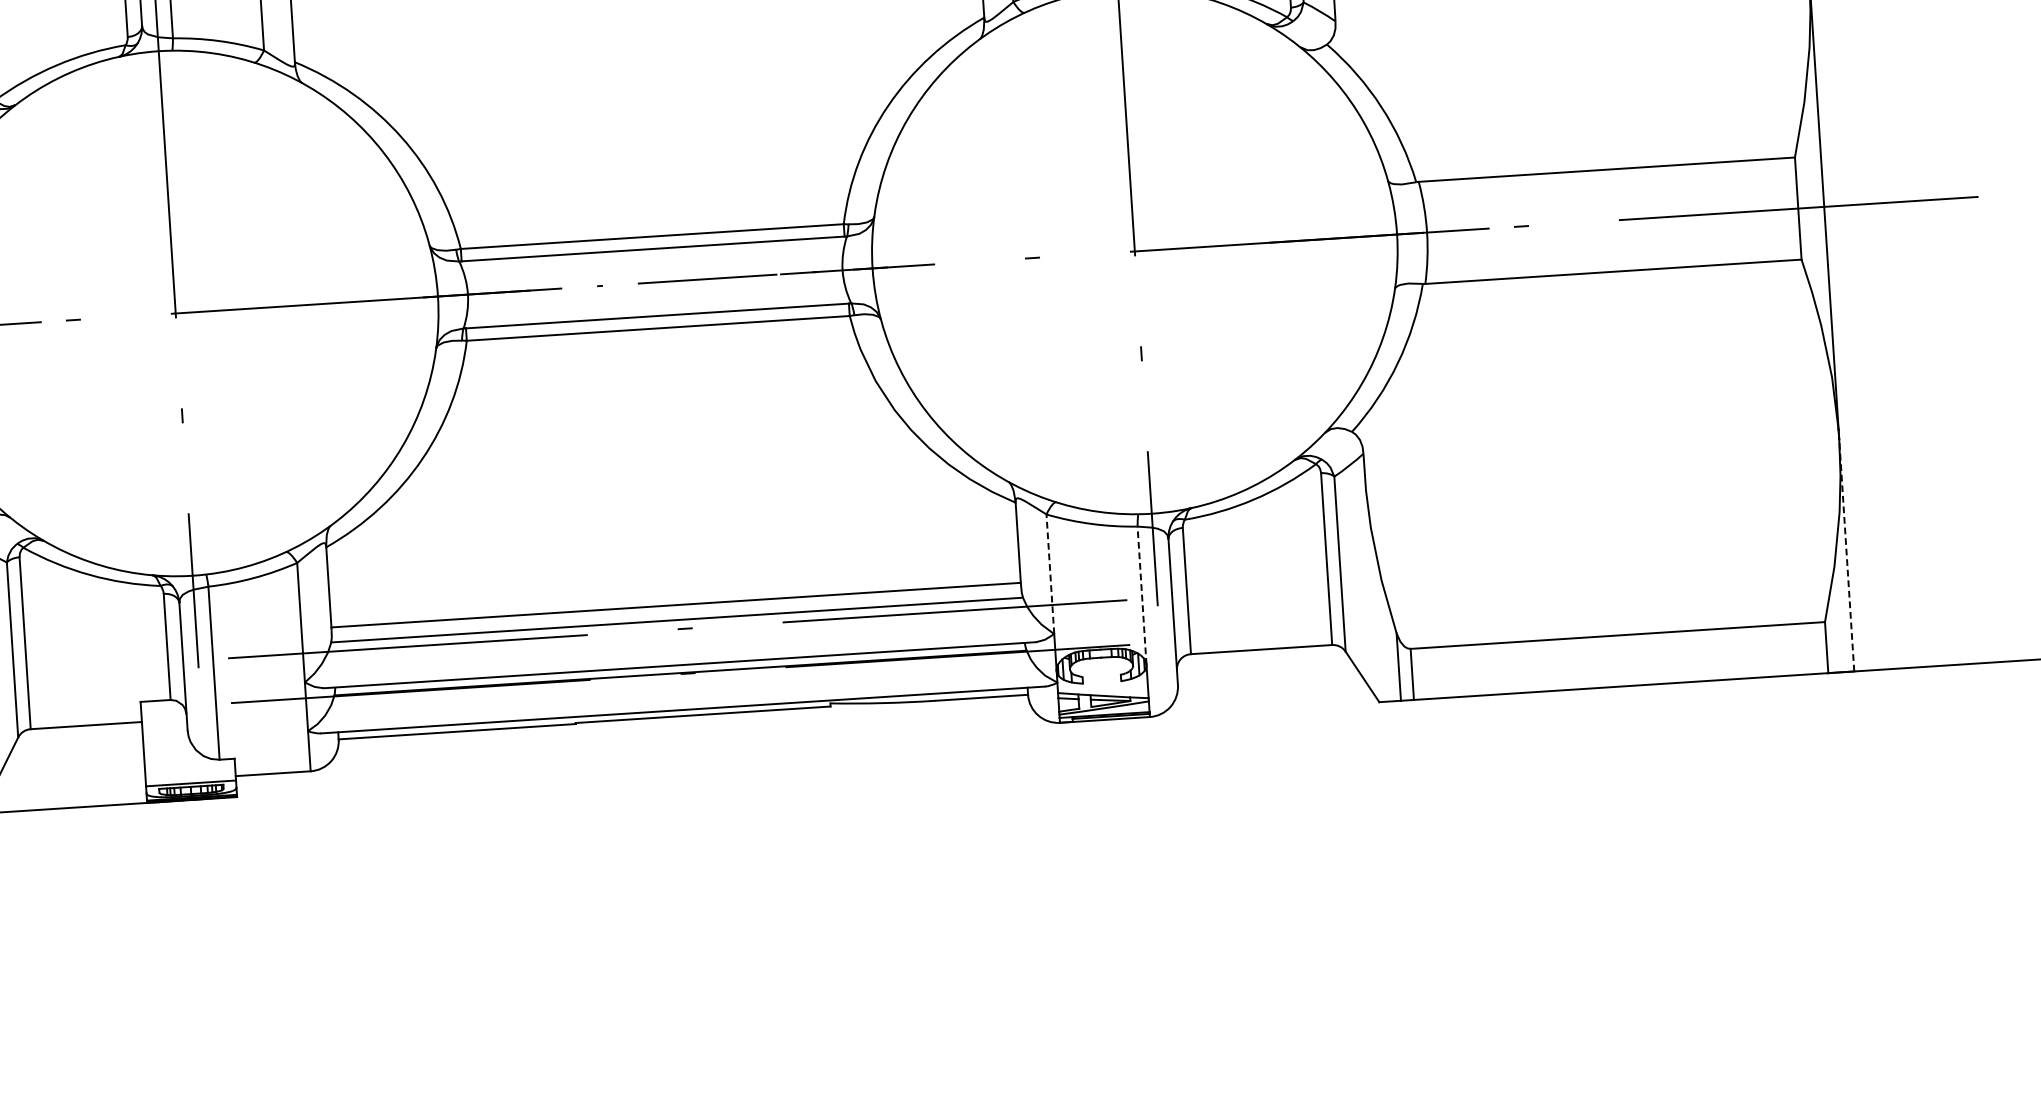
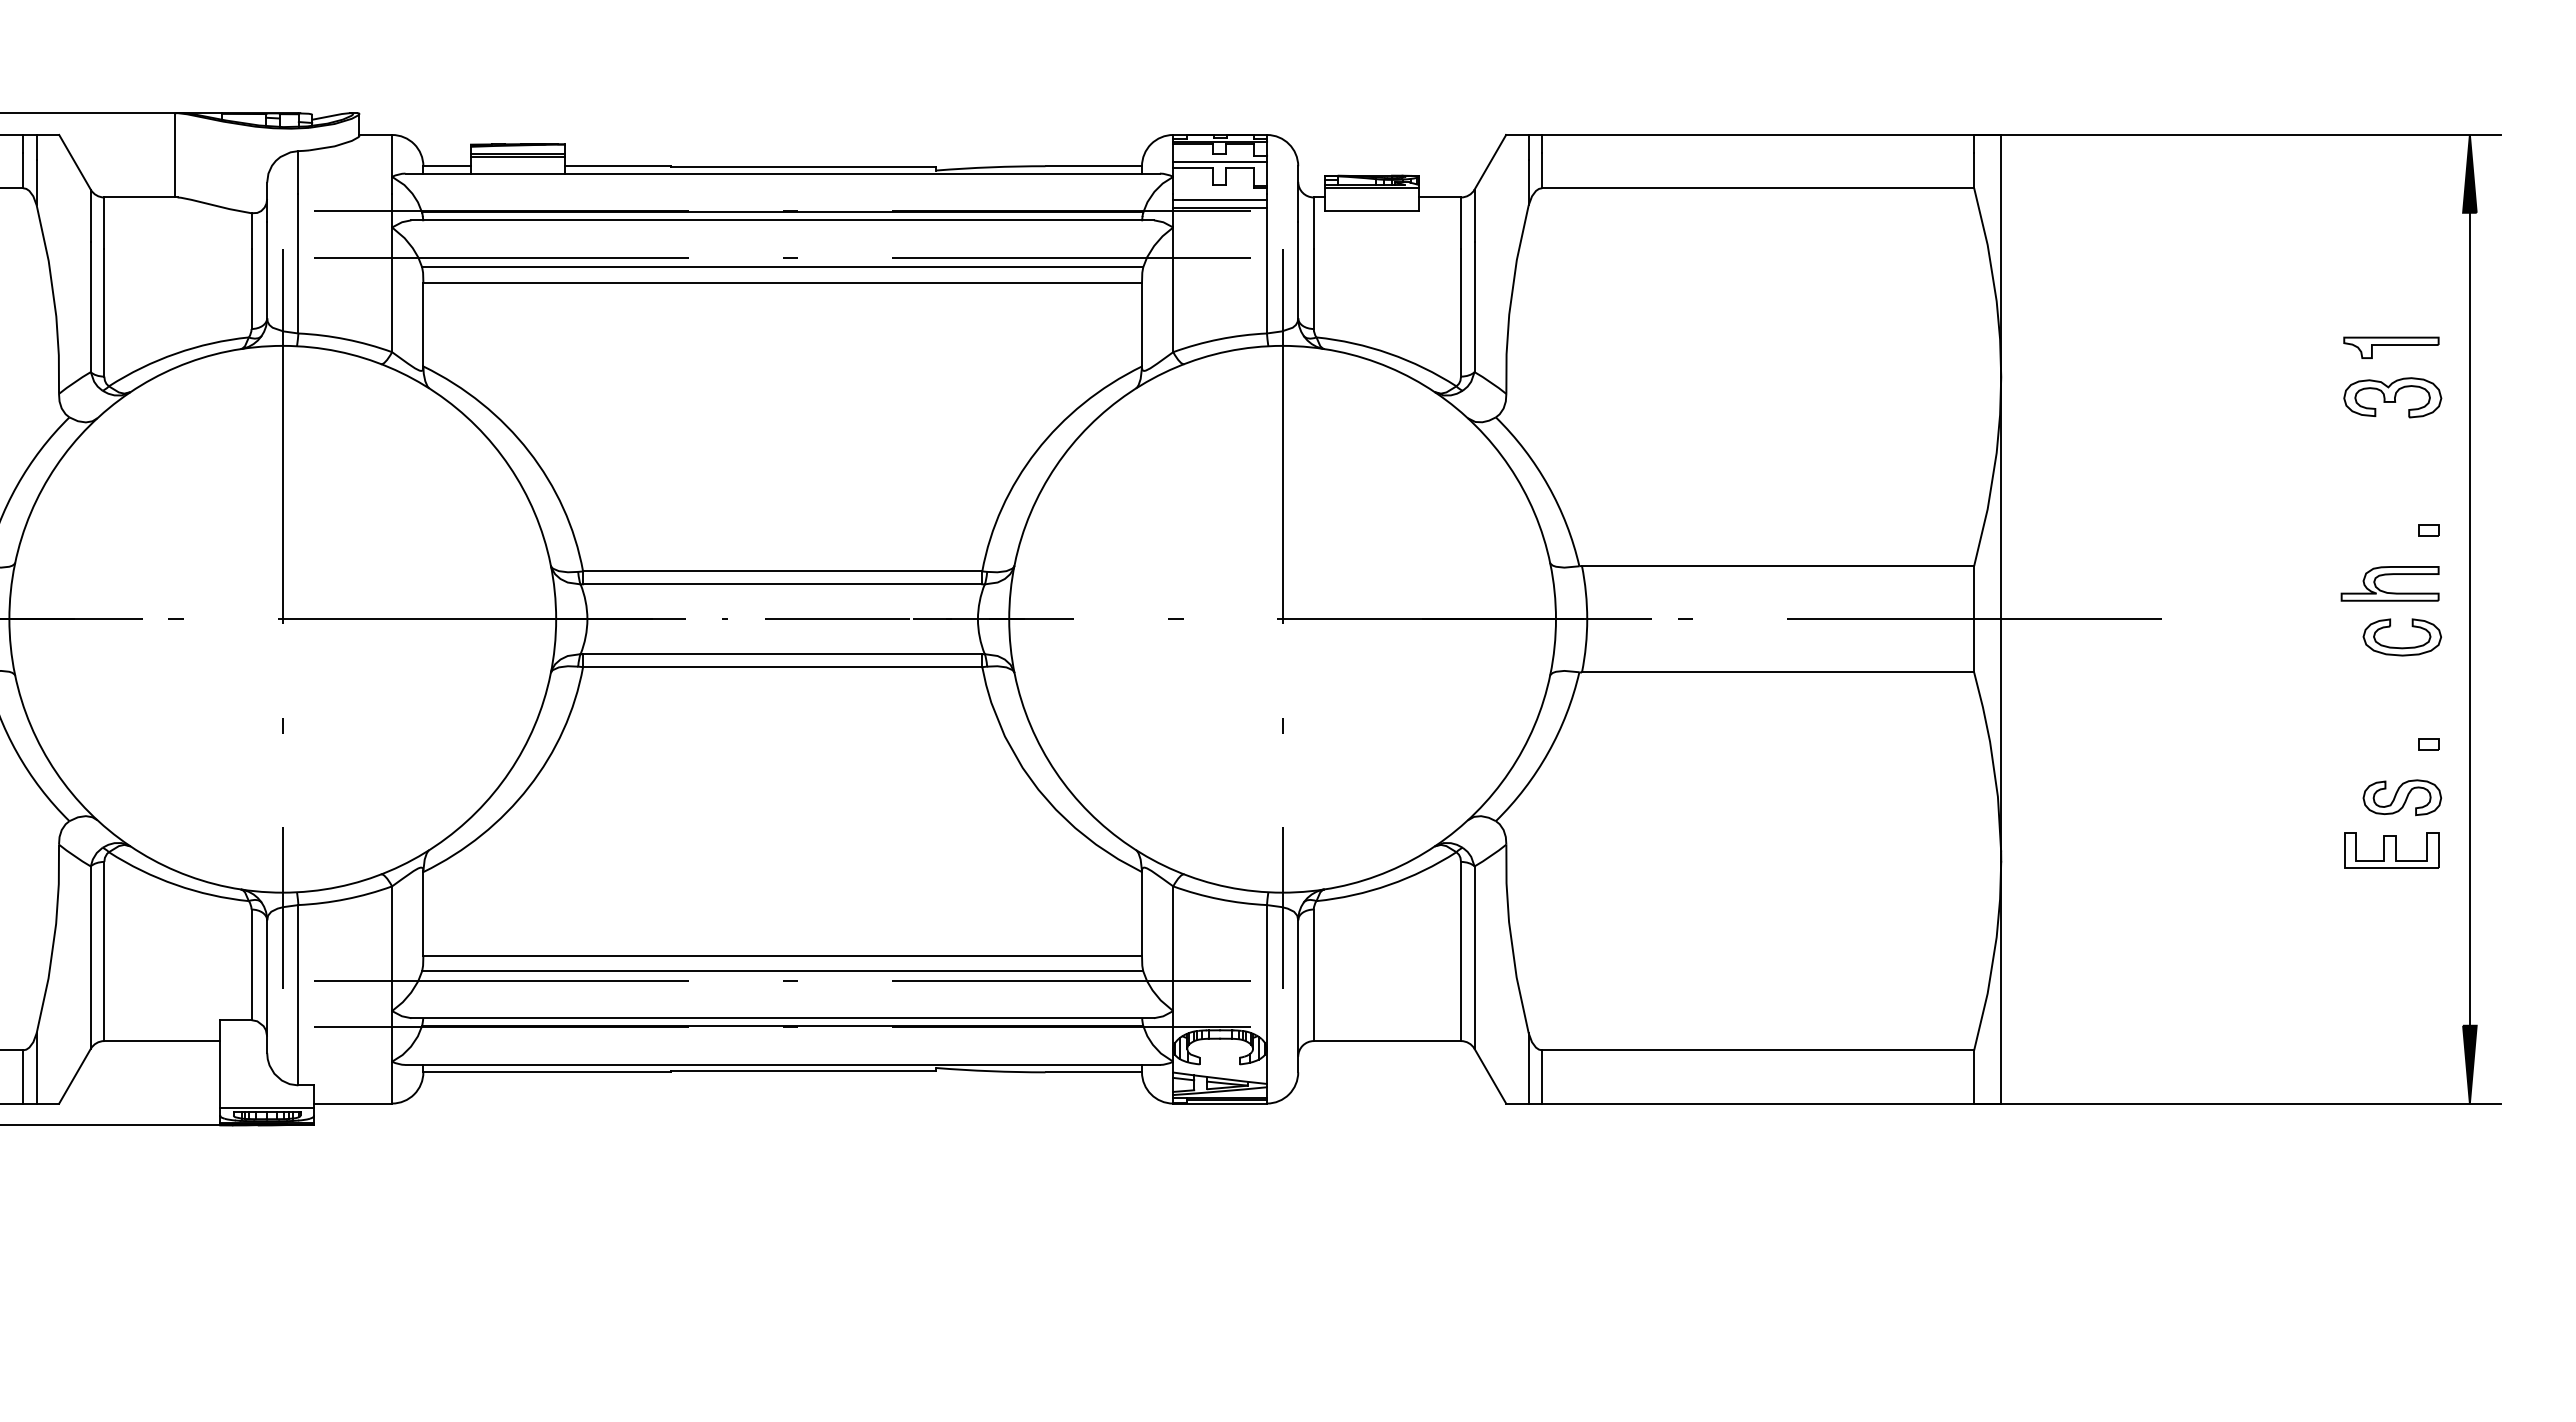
line: (1847, 555) -> (2001, 982), dashed -> solid
line: (1050, 574) -> (1173, 948), dashed -> solid
line: (1141, 596) -> (1266, 977), dashed -> solid

